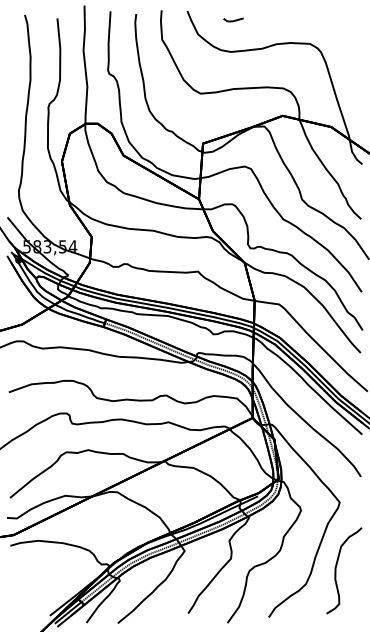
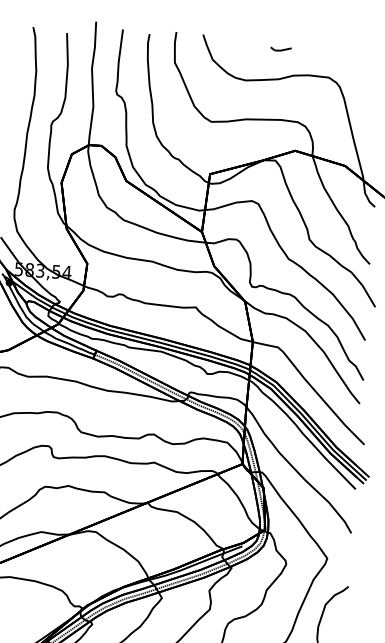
part: (233, 19) -> (281, 48), moved

